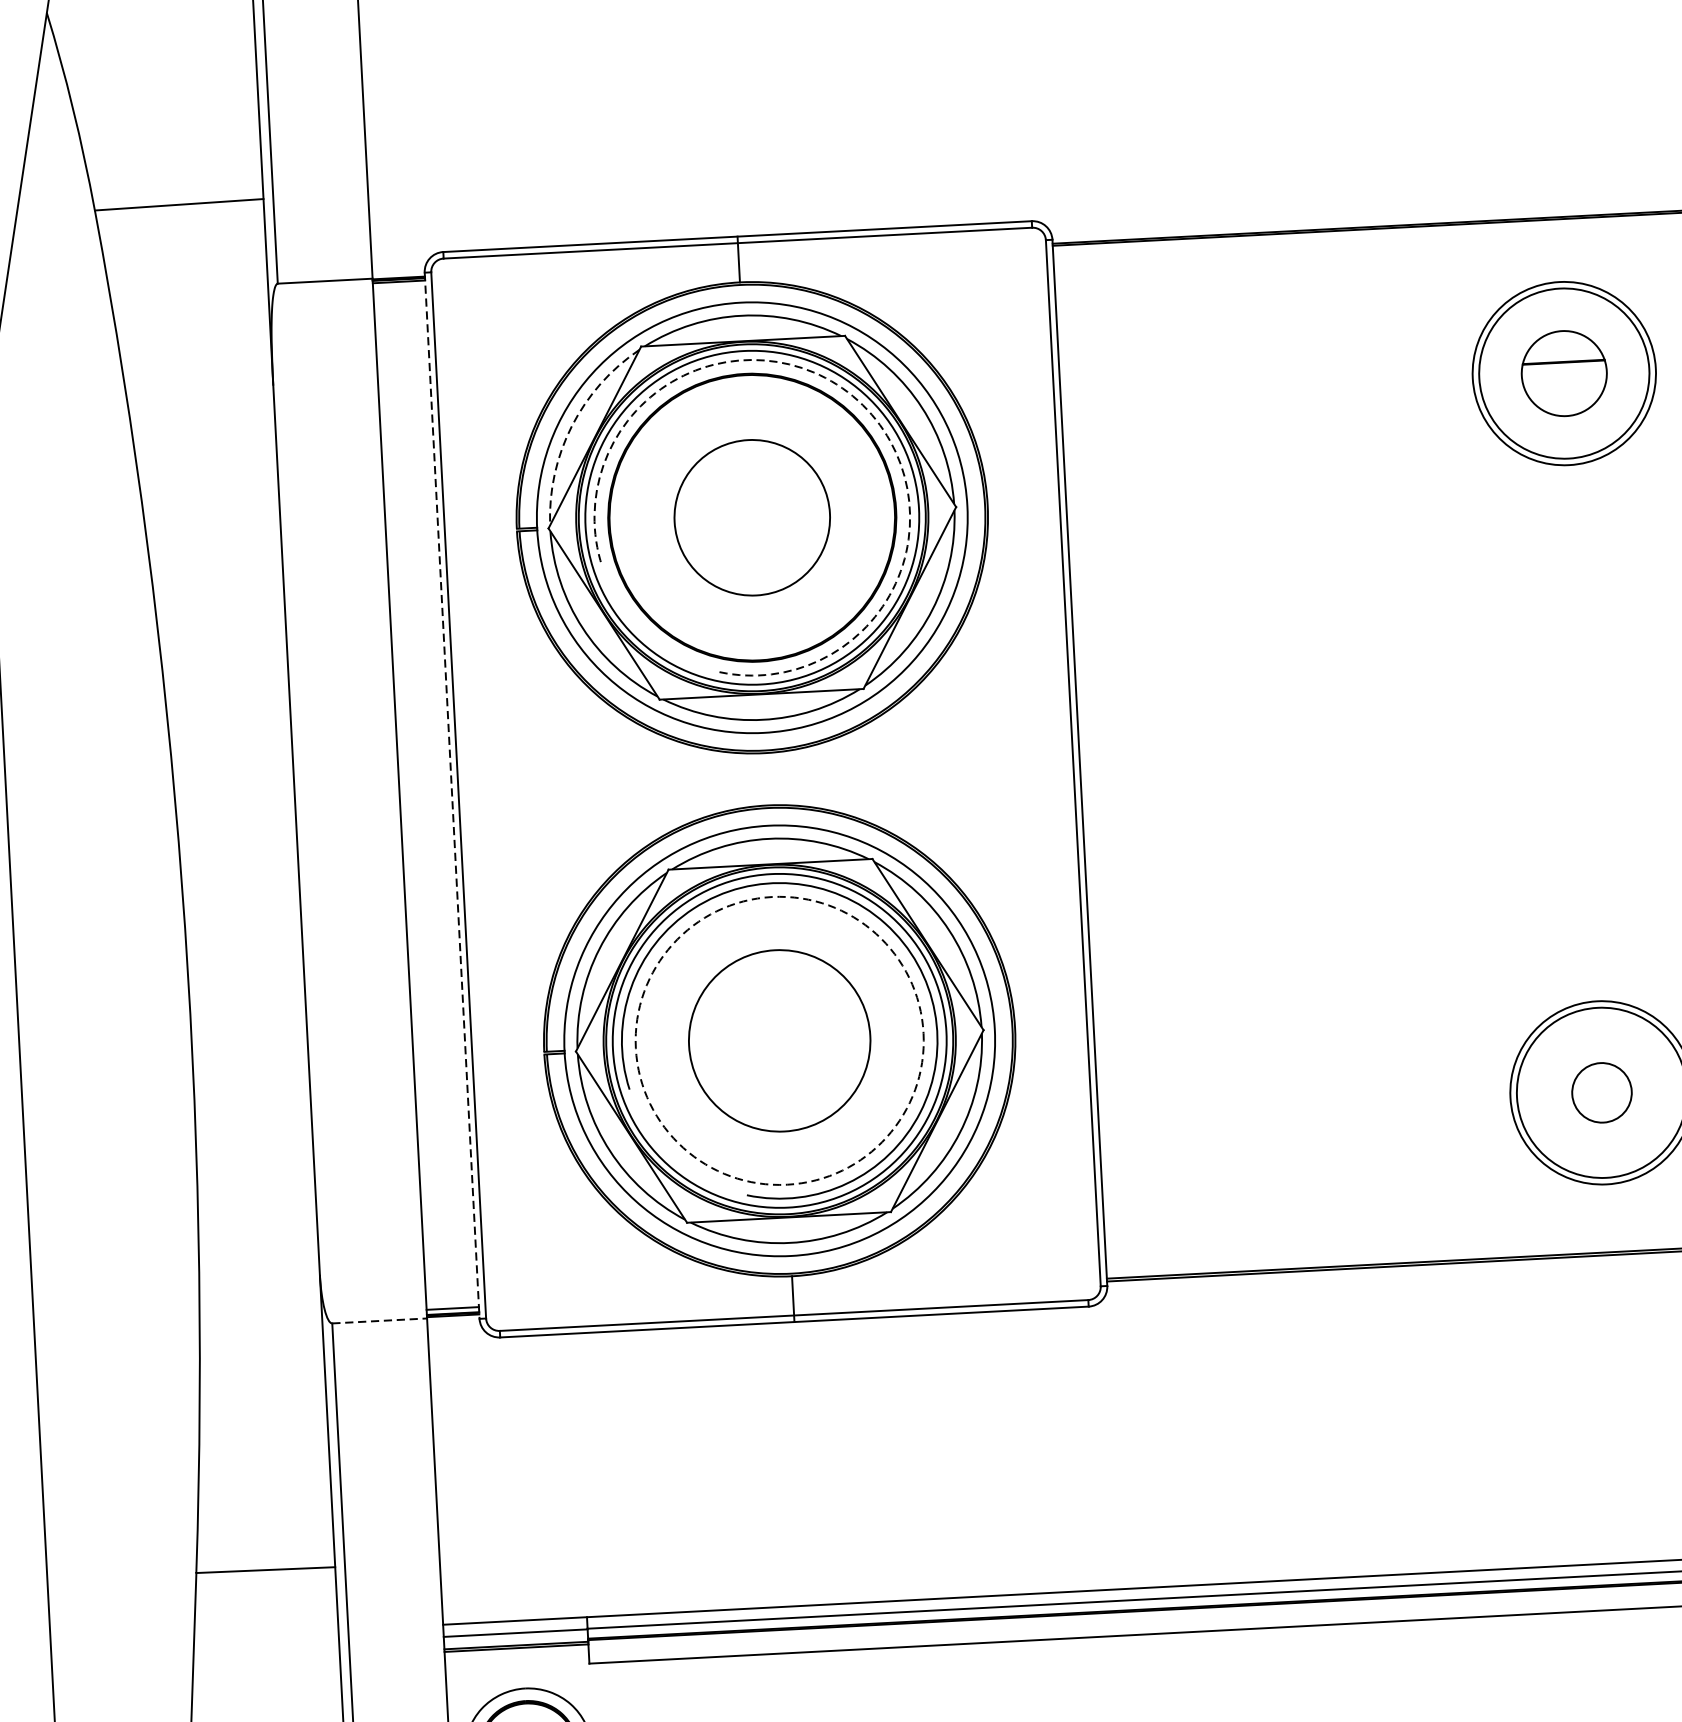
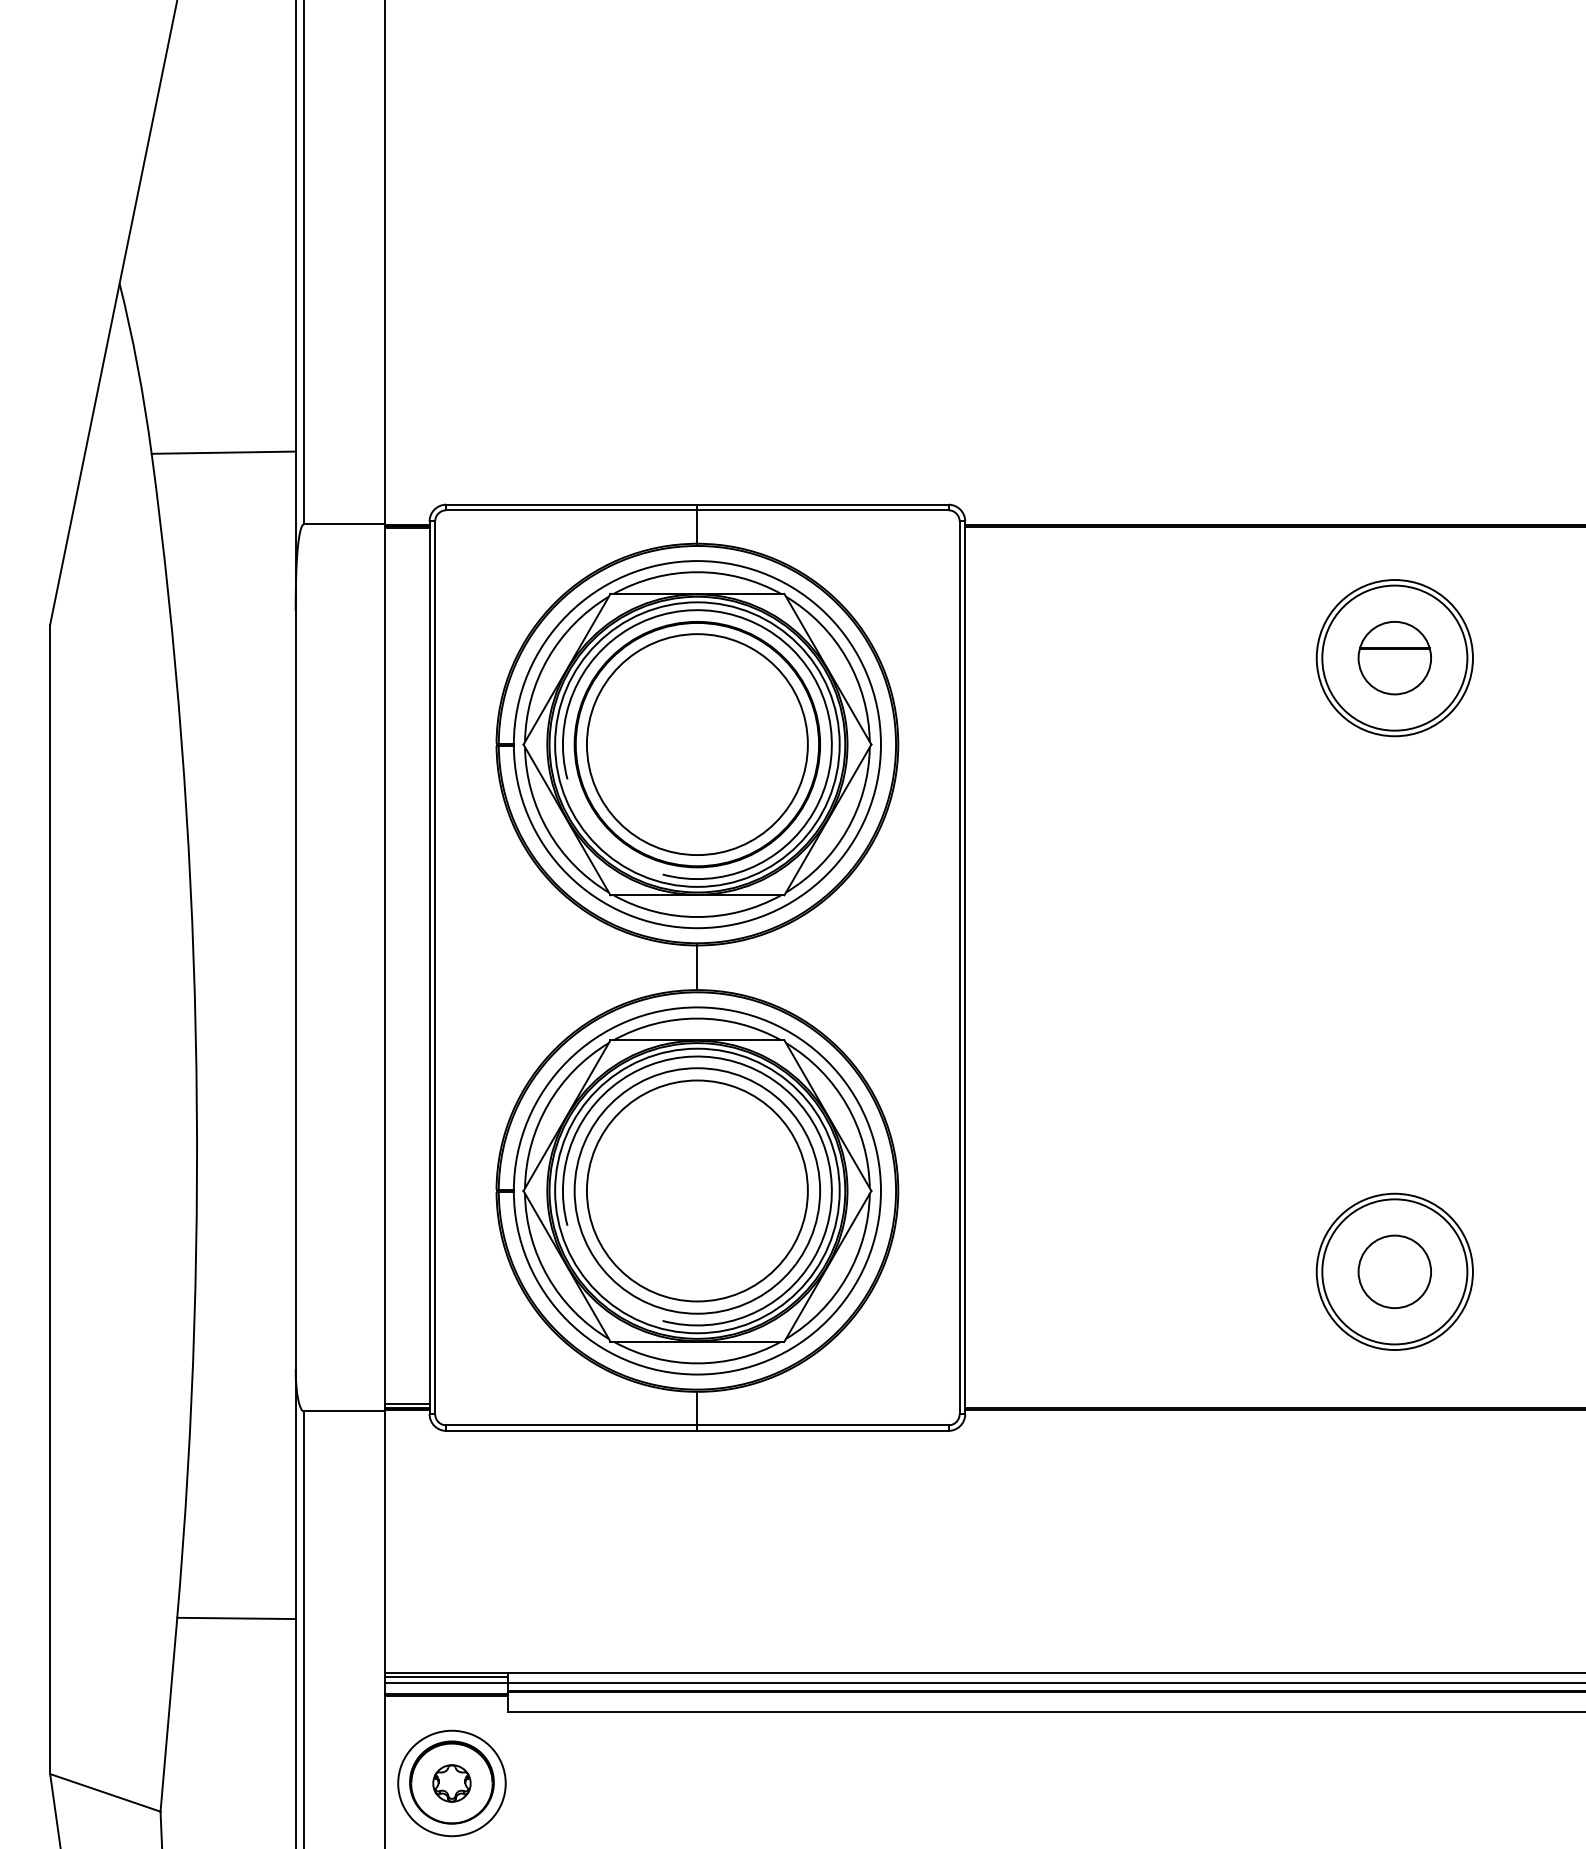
arc: (857, 400) -> (792, 649), dashed -> solid
arc: (572, 426) -> (548, 658), dashed -> solid
circle: (751, 517) -> (696, 744), size x1.67
line: (766, 778) -> (697, 967), added
line: (452, 796) -> (429, 968), dashed -> solid
circle: (778, 1040) -> (696, 1190), size x1.43
circle: (779, 1040) -> (697, 1190), dashed -> solid
circle: (1601, 1092) -> (1394, 1271), size x1.43
line: (380, 1320) -> (345, 1411), dashed -> solid
line: (514, 1626) -> (445, 1677), added

